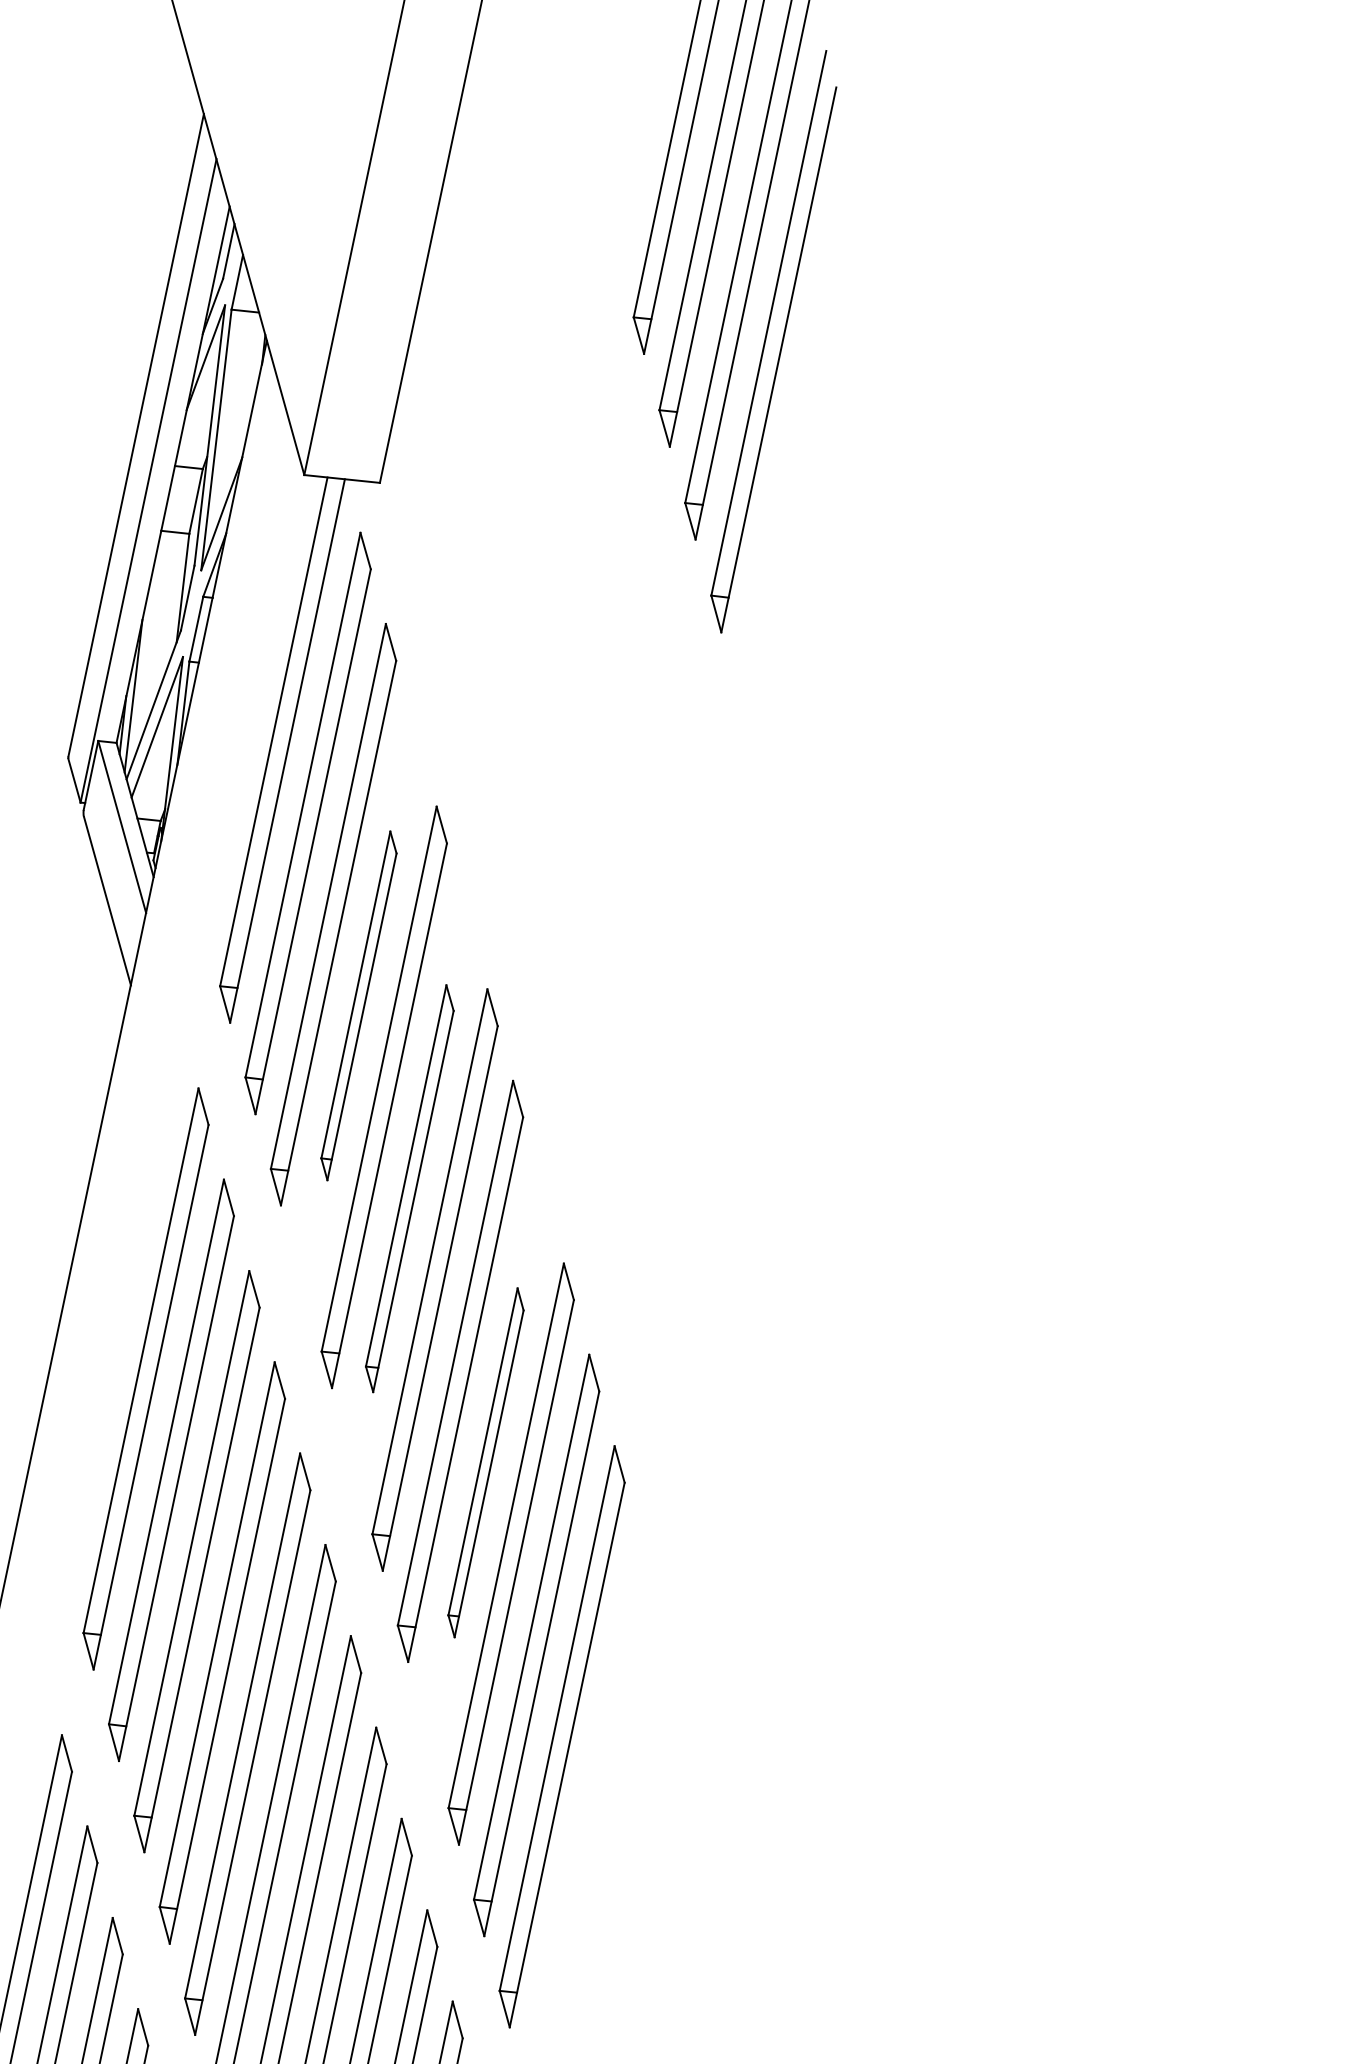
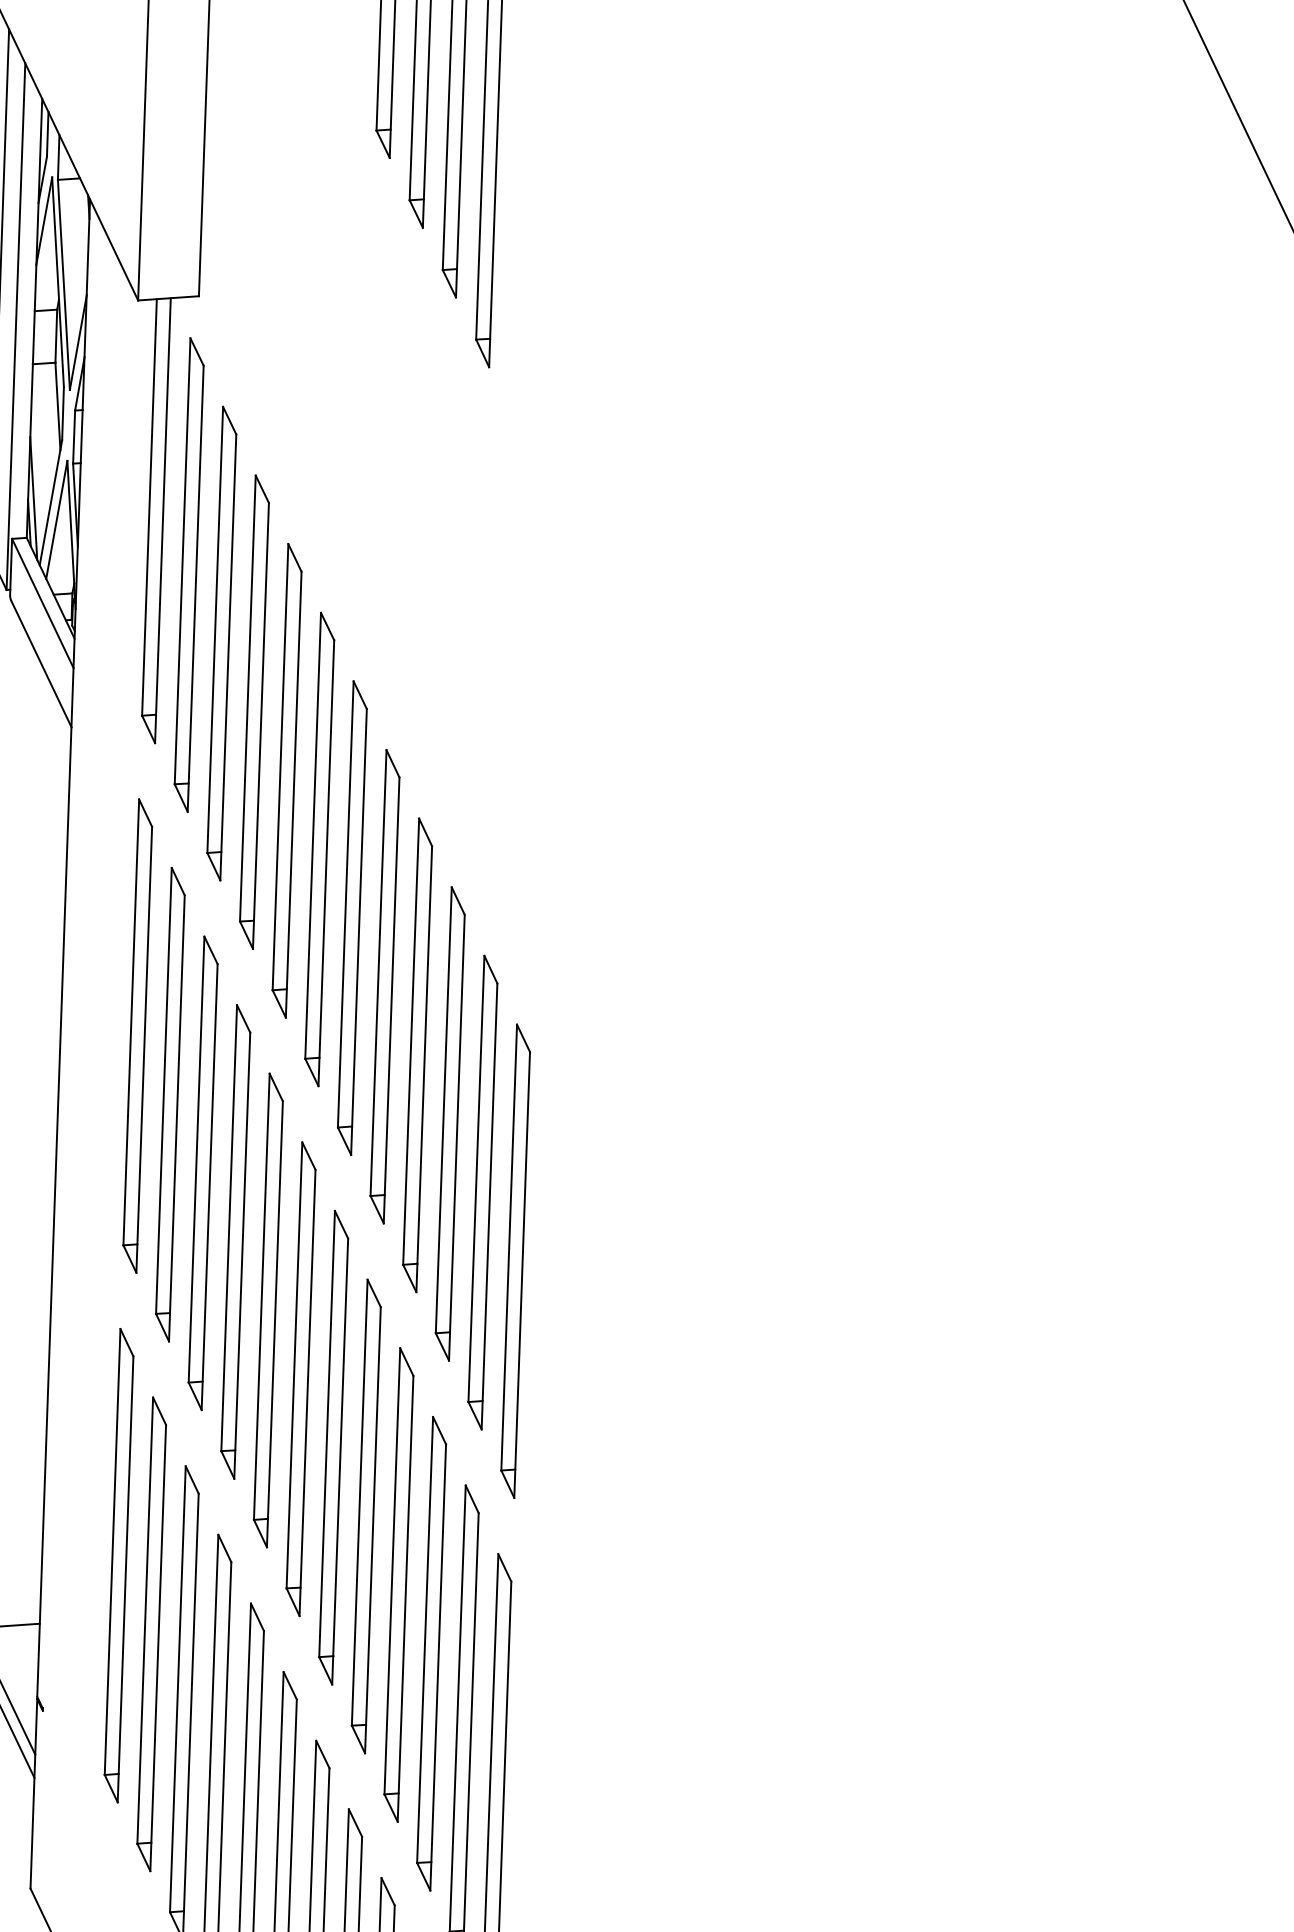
part: (359, 1005) -> (254, 711), size x1.67
part: (409, 1188) -> (319, 849), size x1.43
part: (485, 1462) -> (417, 1055), size x1.67

